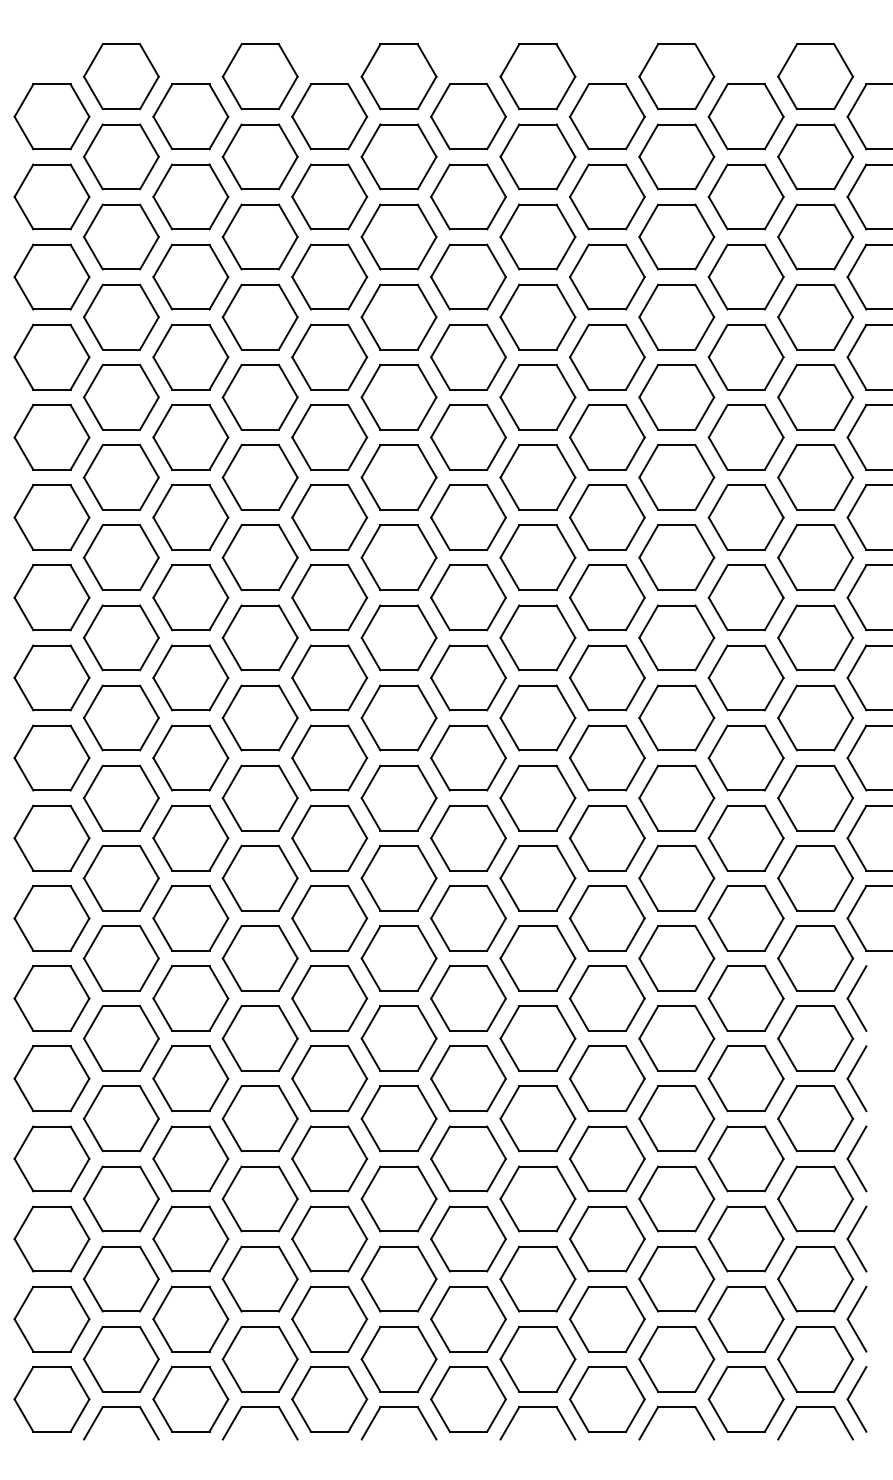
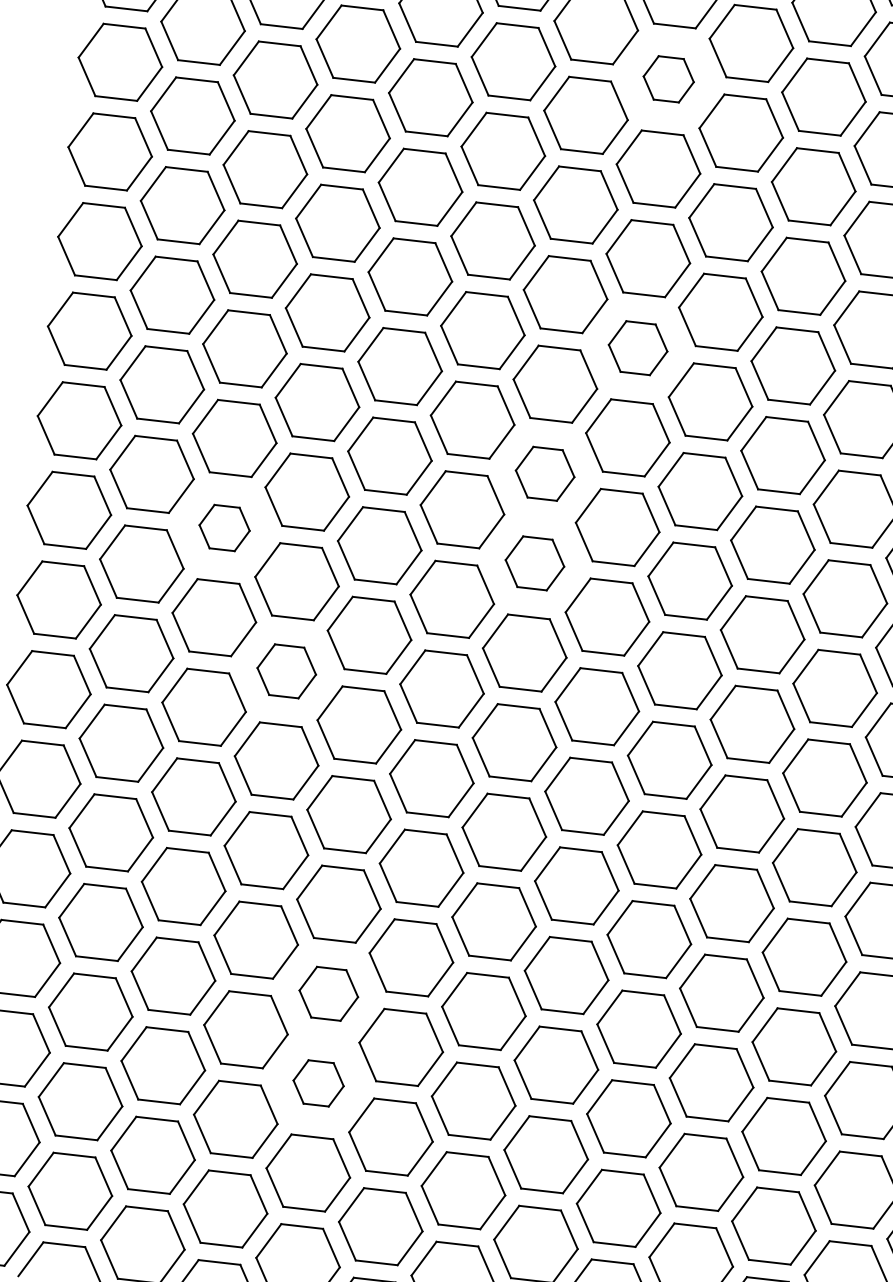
part: (537, 316) -> (668, 78), size x0.6
part: (537, 557) -> (637, 347), size x0.7
part: (468, 677) -> (545, 473), size x0.7
part: (190, 757) -> (224, 527), size x0.6
part: (468, 757) -> (535, 562), size x0.7
part: (259, 878) -> (285, 671), size x0.7
part: (329, 1158) -> (328, 993), size x0.7
part: (329, 1238) -> (318, 1082), size x0.6

